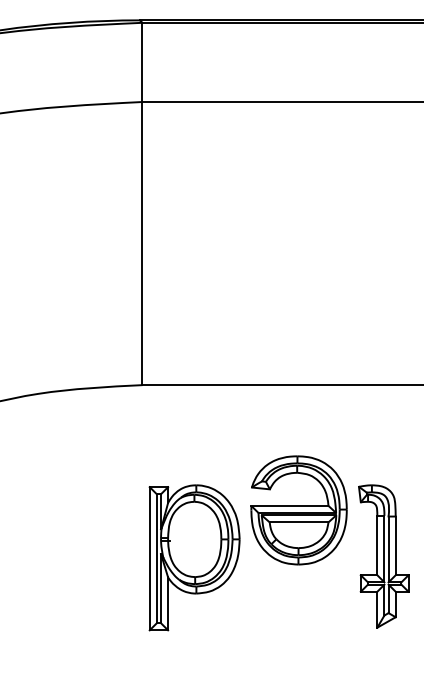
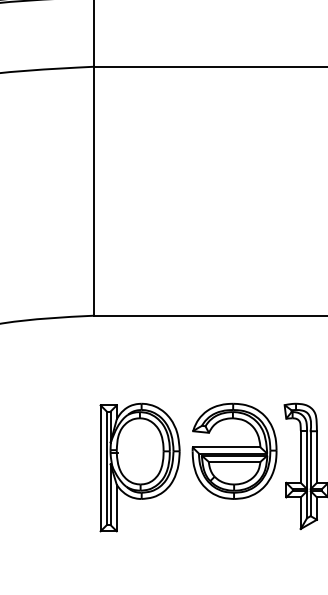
part: (298, 510) -> (234, 451), moved

